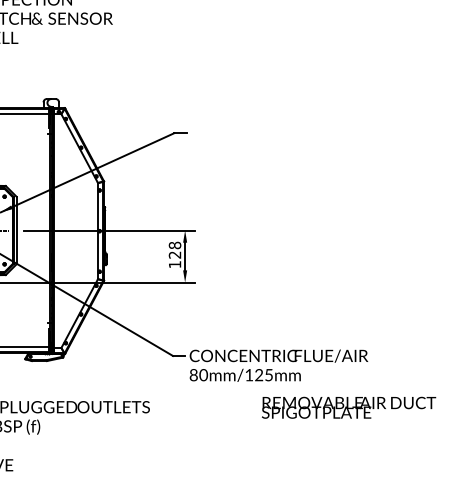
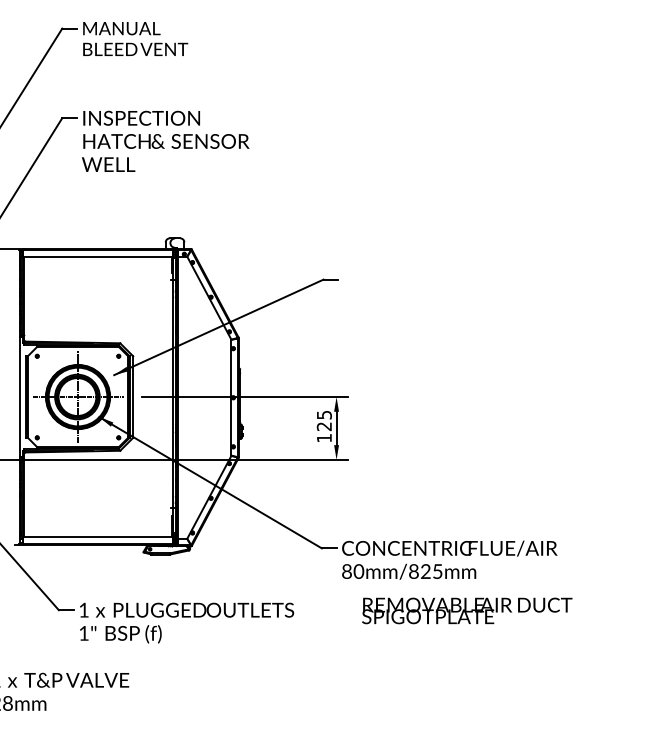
text: (174, 244) -> (323, 414), 128 -> 125
text: (248, 375) -> (413, 571), 80mm/125mm -> 80mm/825mm
text: (349, 407) -> (467, 610), moved

